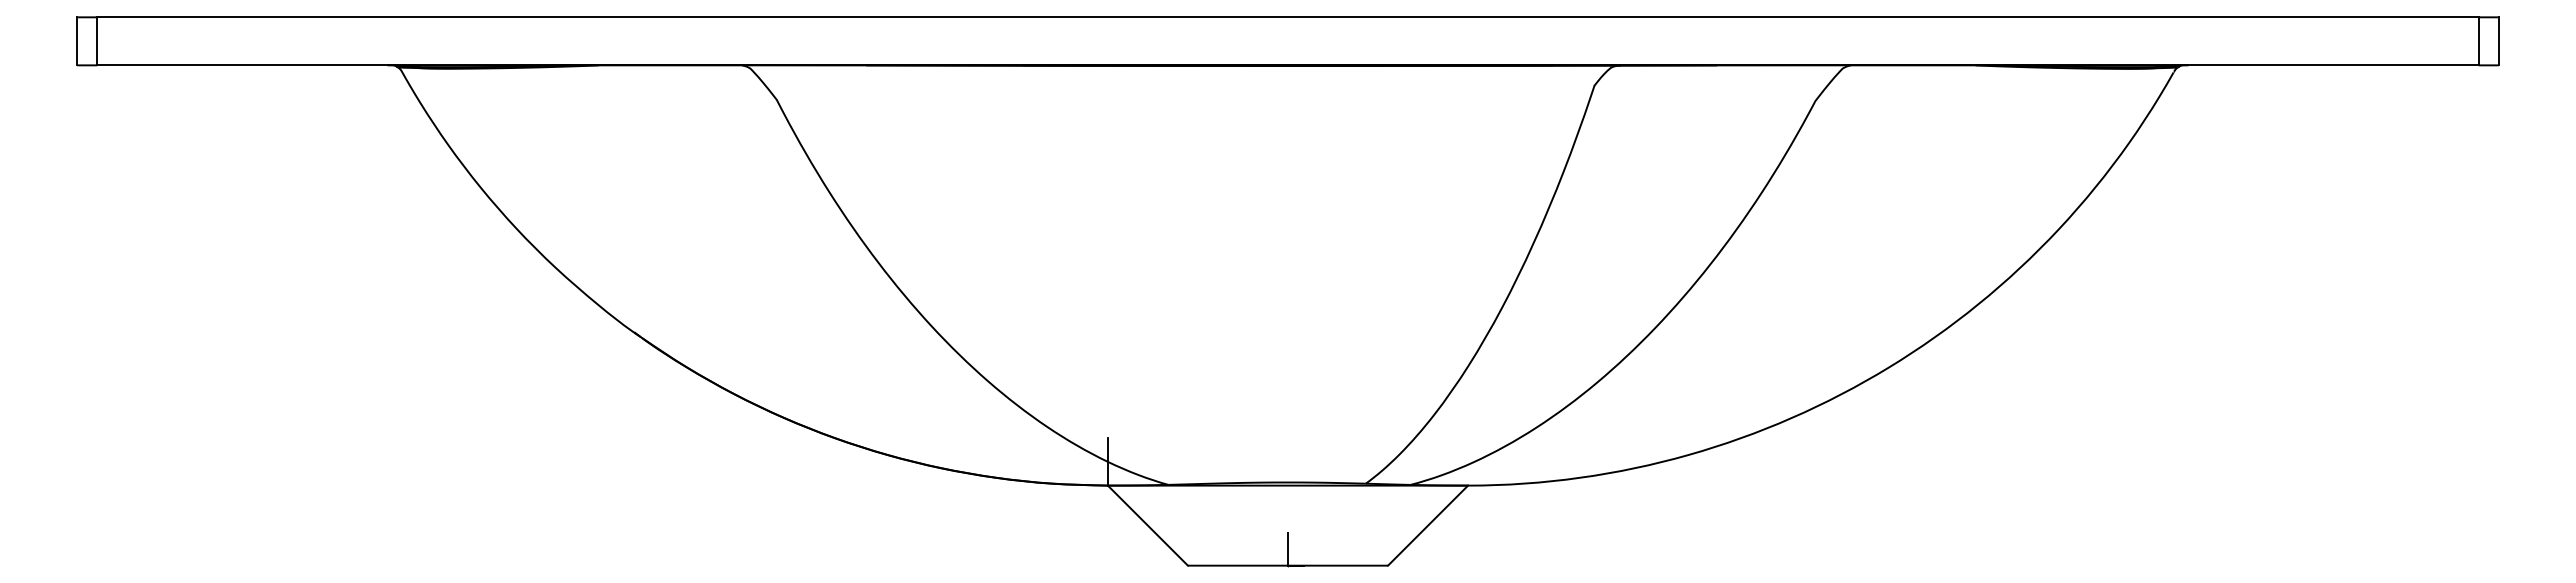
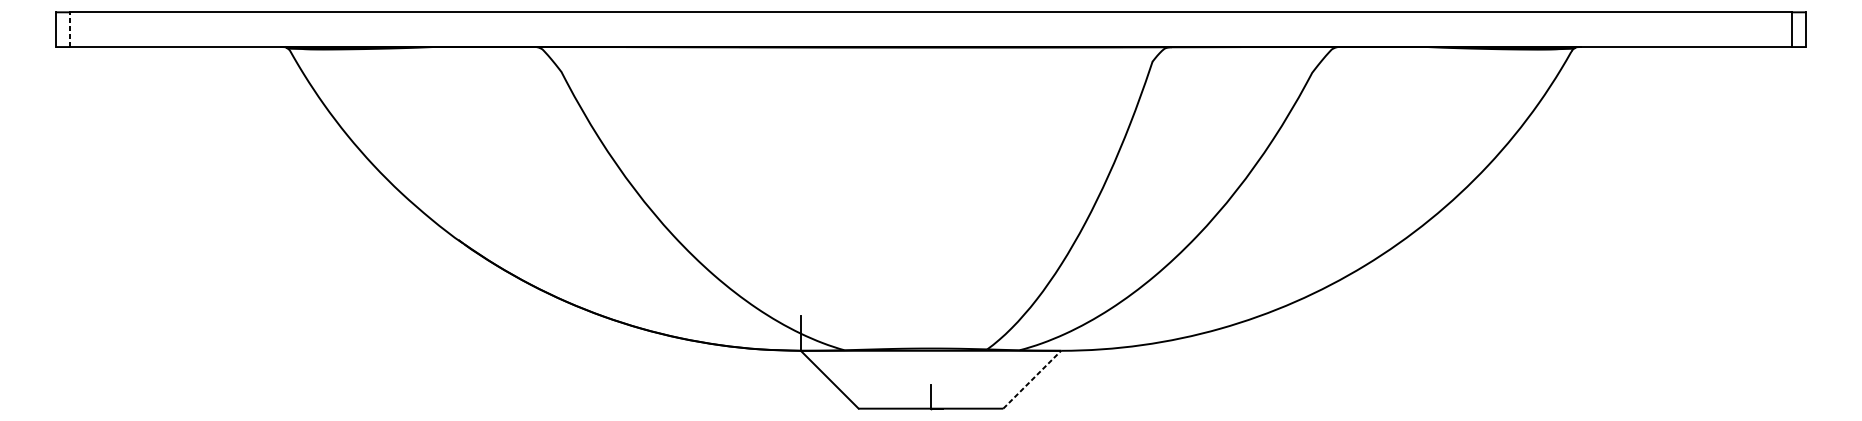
line: (97, 40) -> (70, 29), solid -> dashed
line: (1428, 525) -> (1032, 379), solid -> dashed

